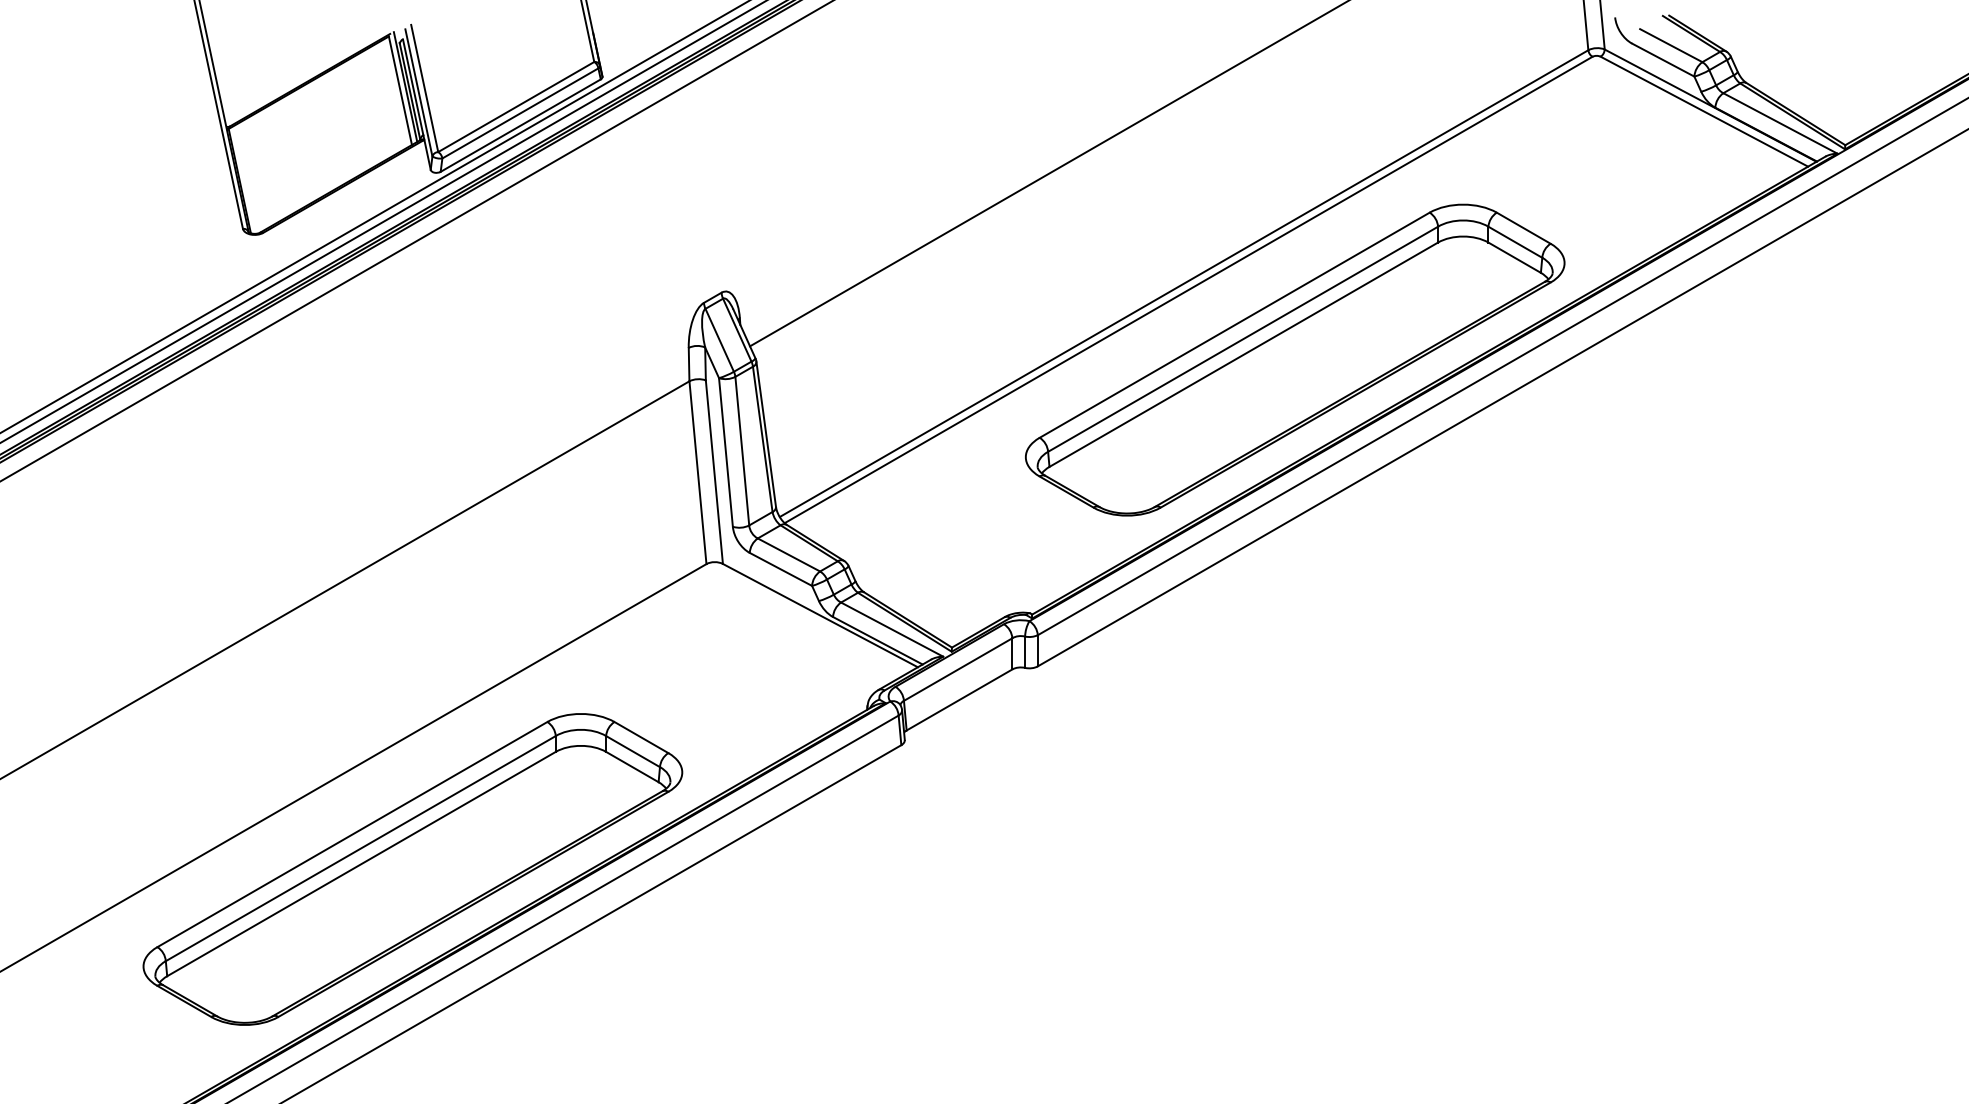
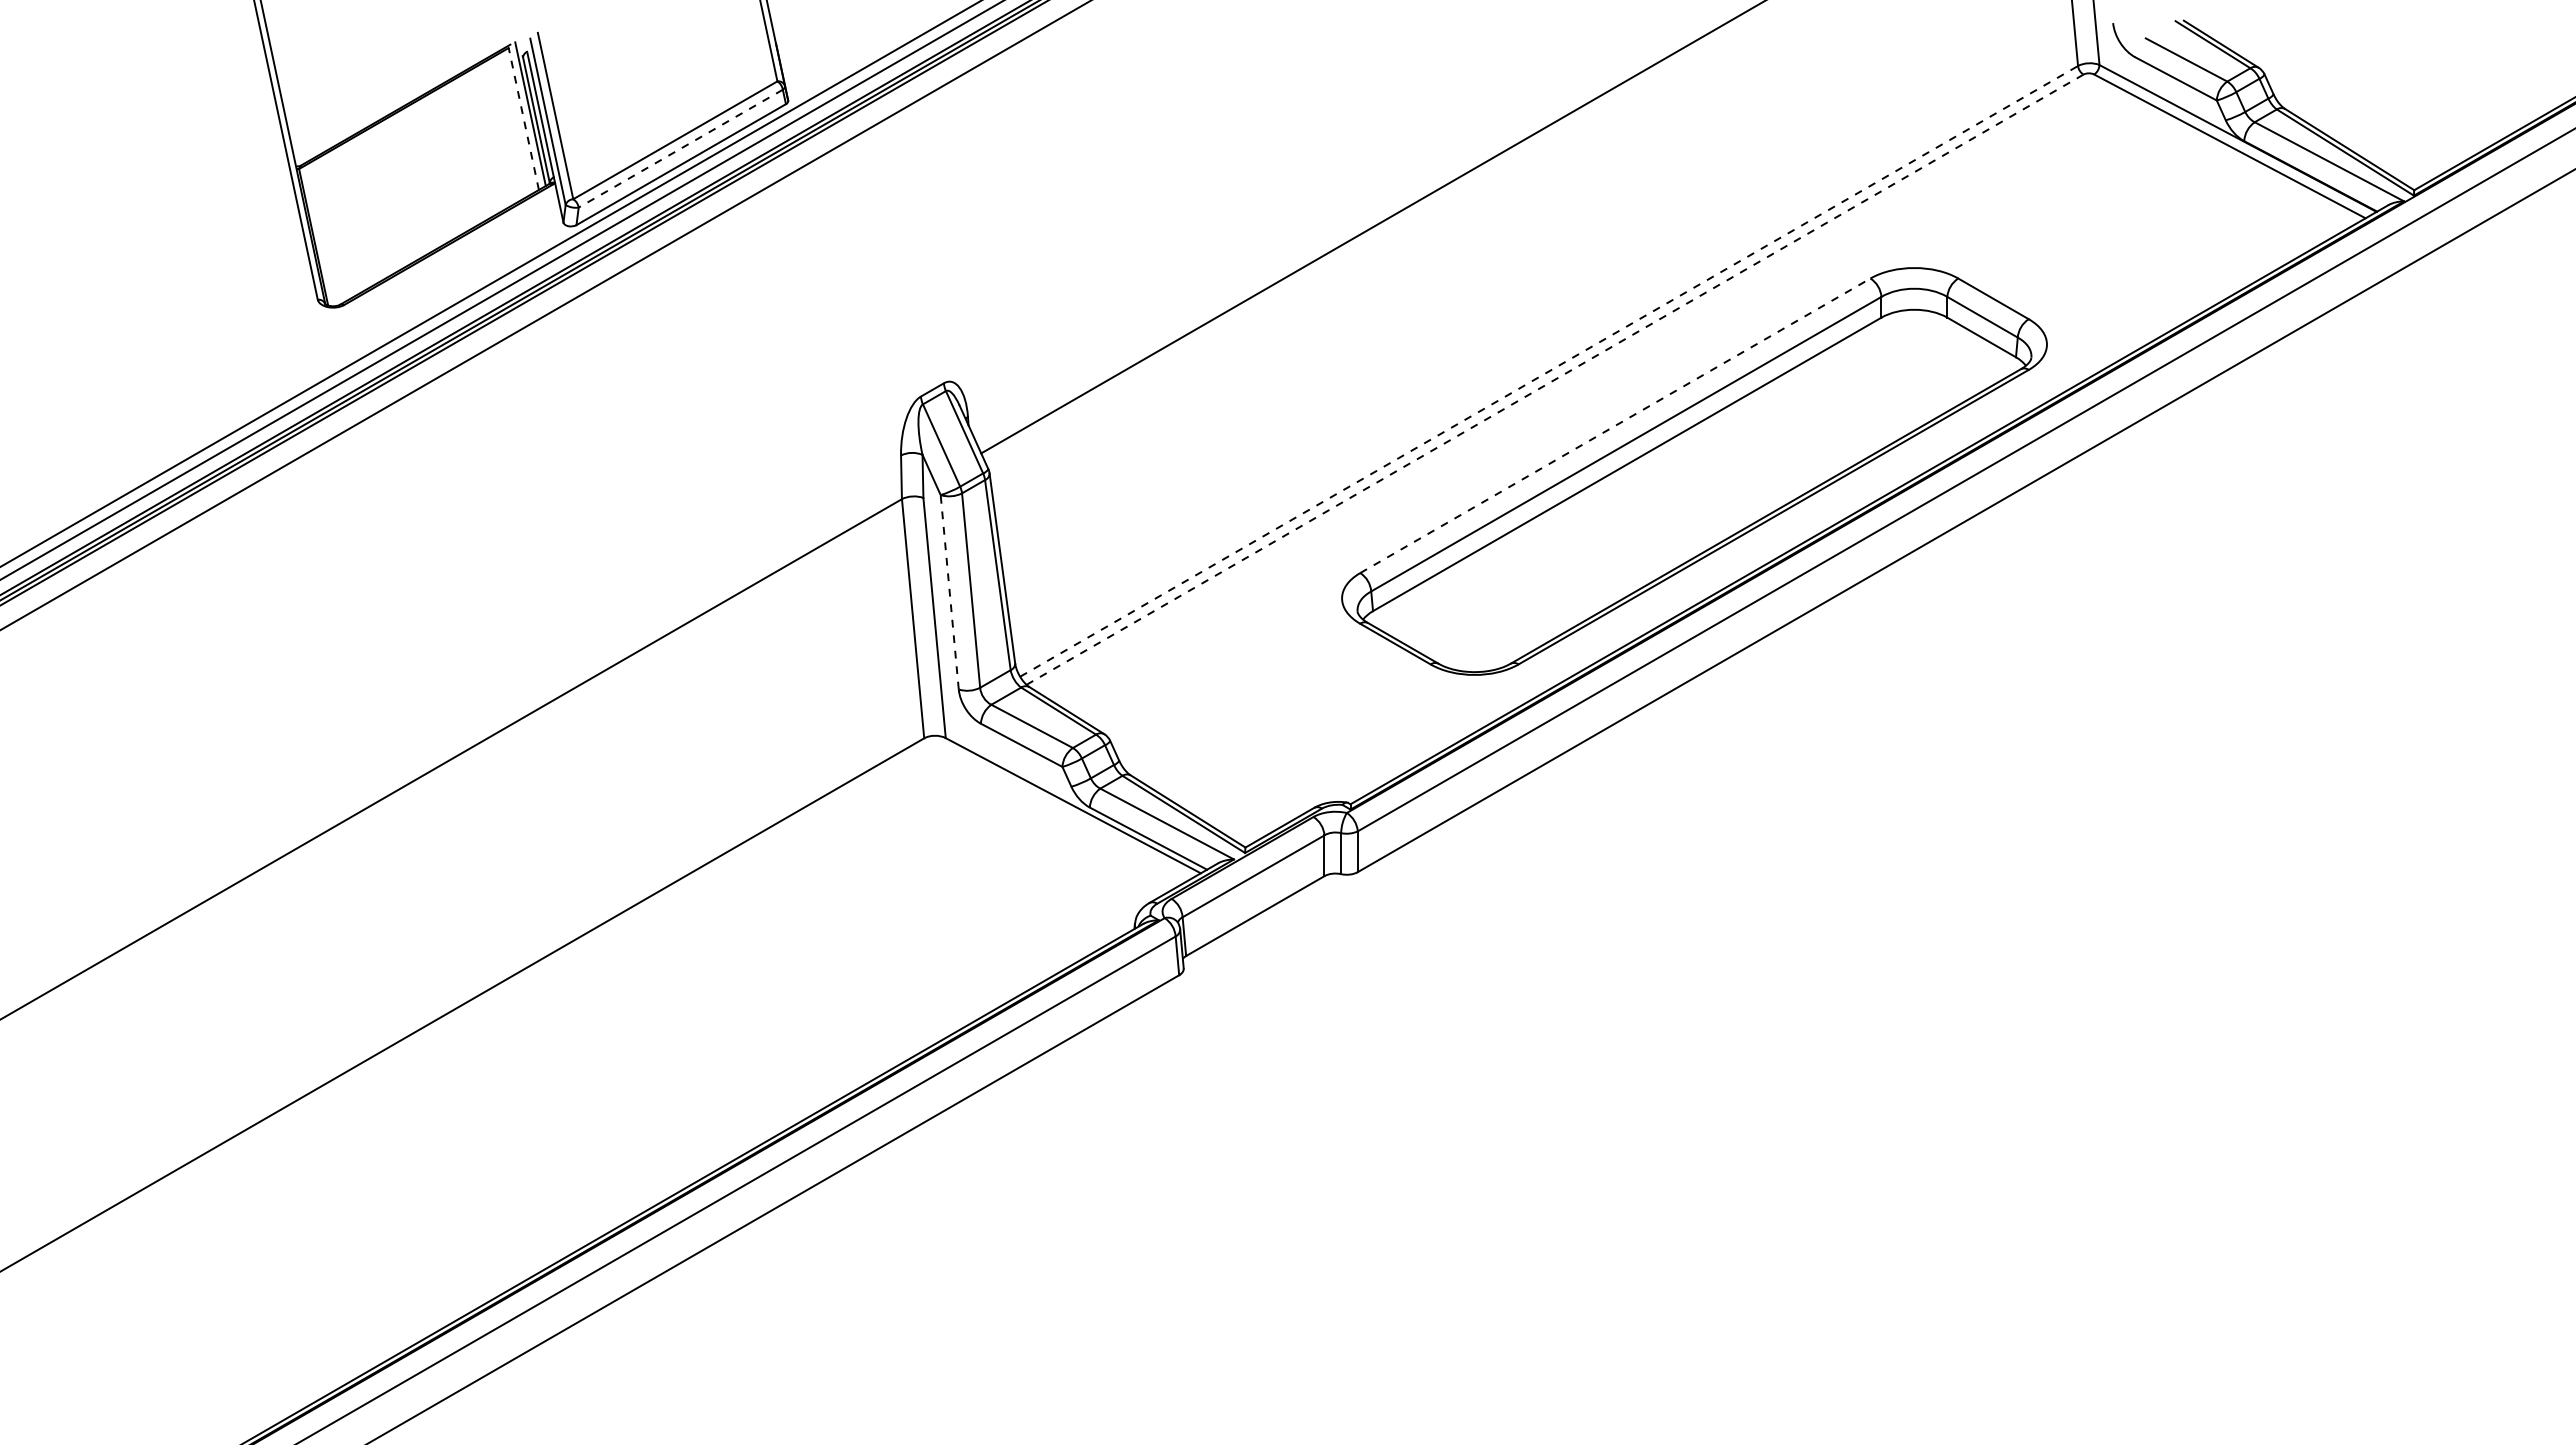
line: (400, 91) -> (523, 119), solid -> dashed
line: (520, 113) -> (680, 148), solid -> dashed
line: (1184, 283) -> (1549, 371), solid -> dashed
line: (1188, 289) -> (1554, 379), solid -> dashed
line: (1234, 325) -> (1615, 425), solid -> dashed
line: (725, 452) -> (949, 592), solid -> dashed
part: (412, 869) -> (539, 1137), removed

